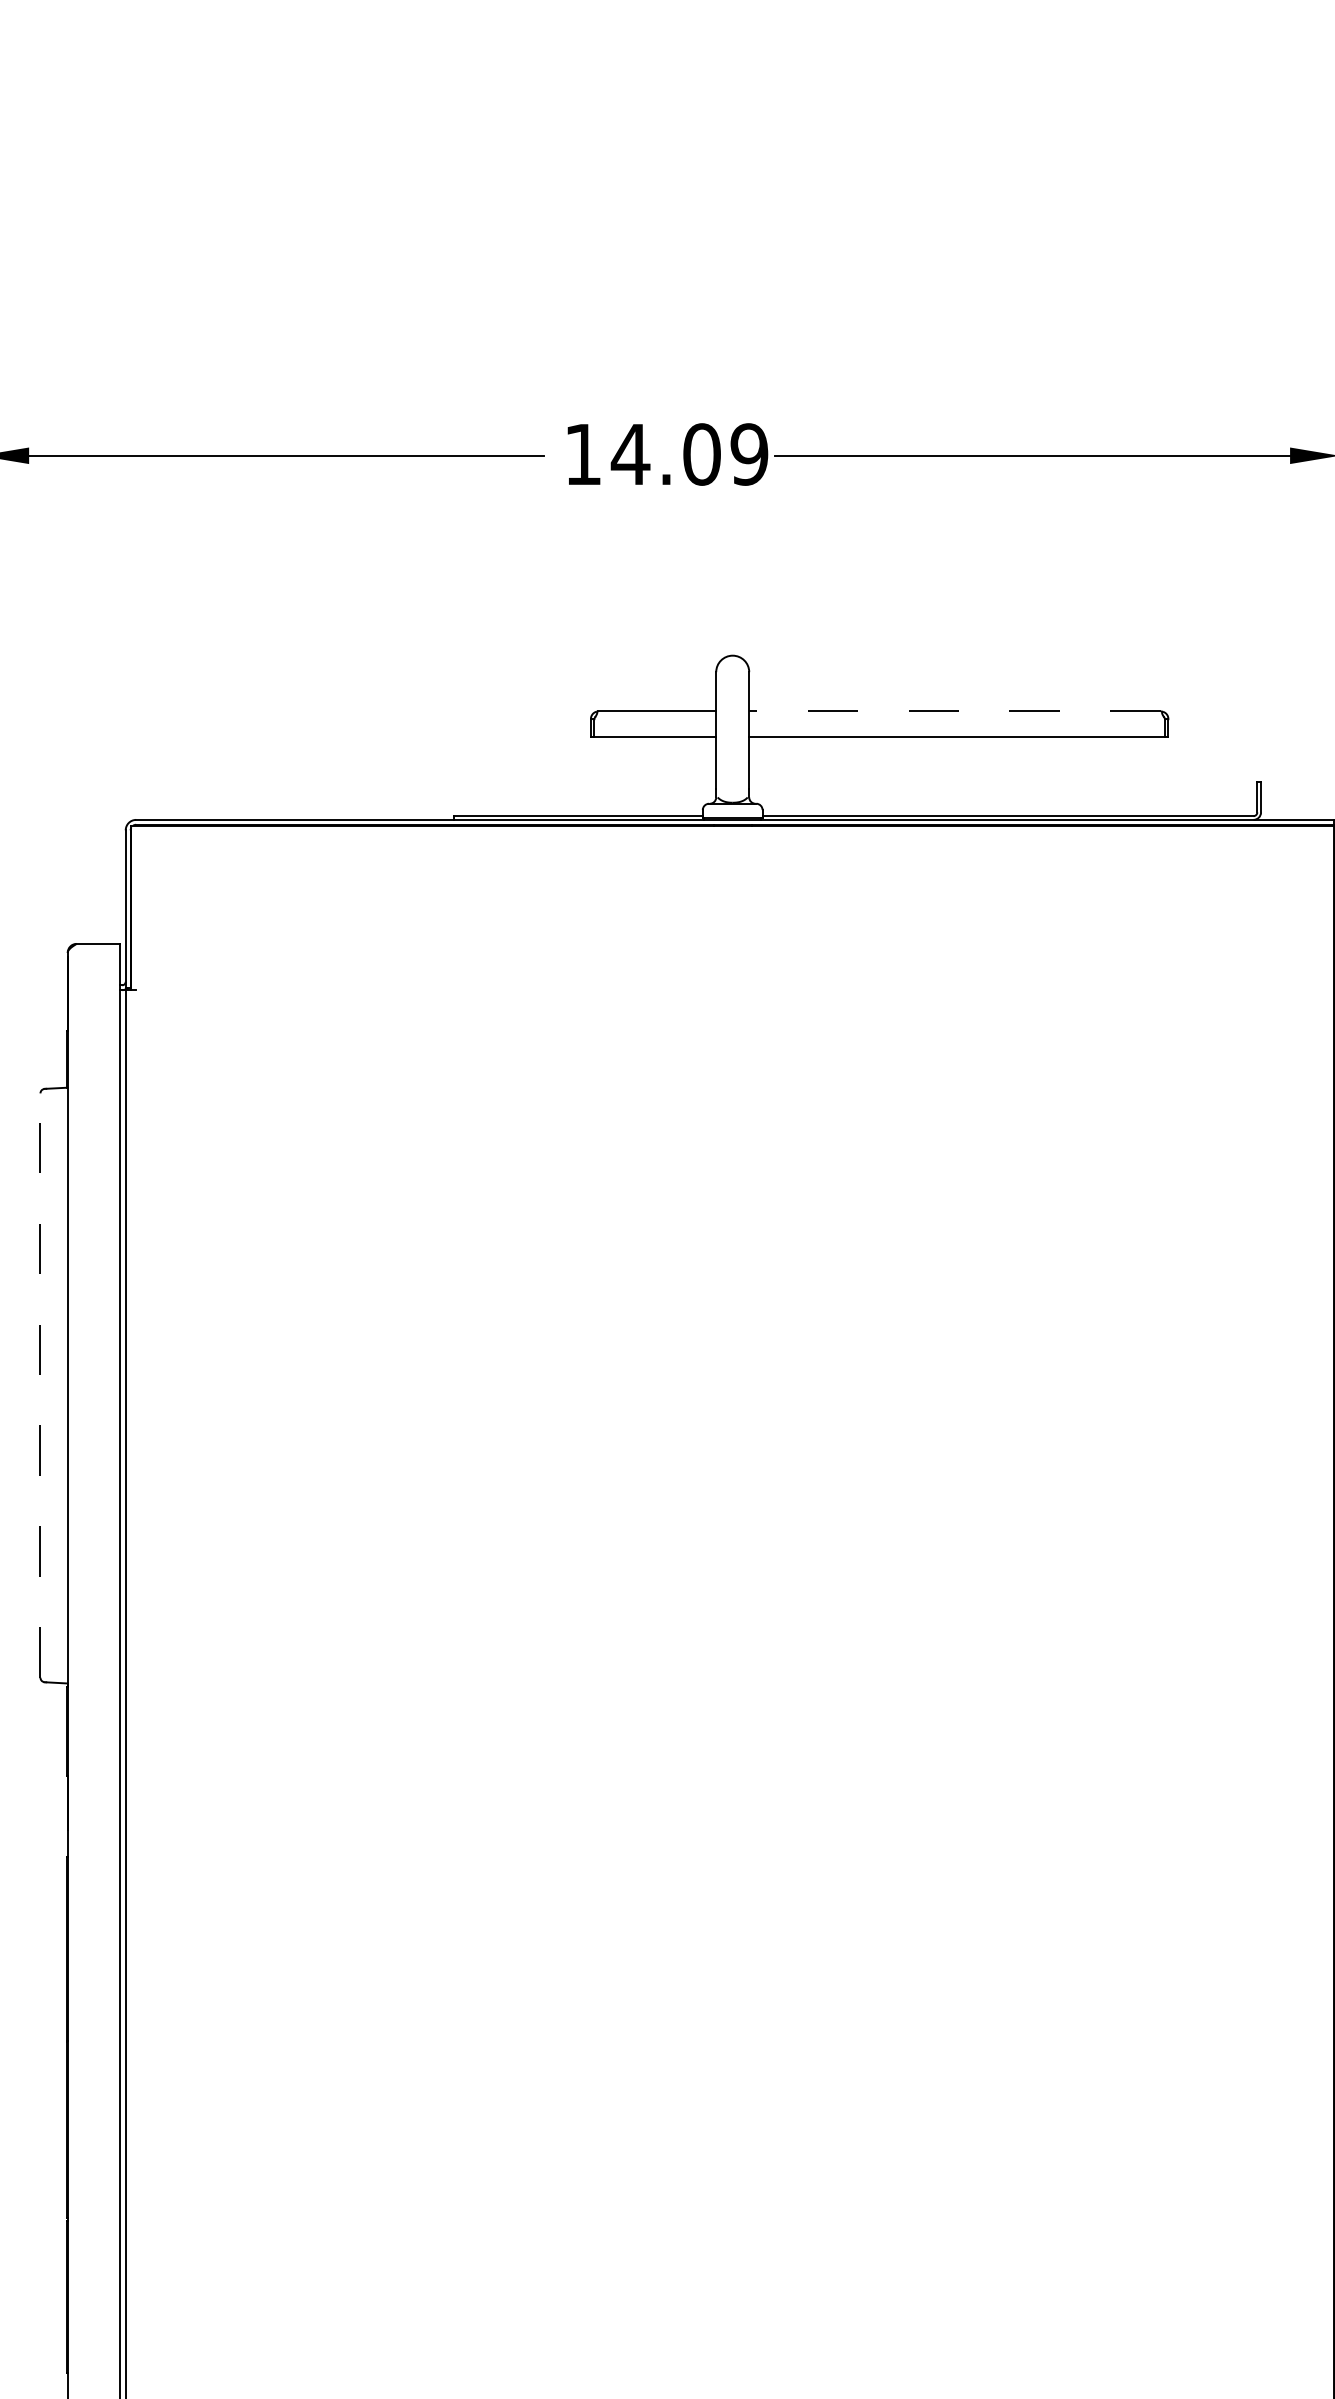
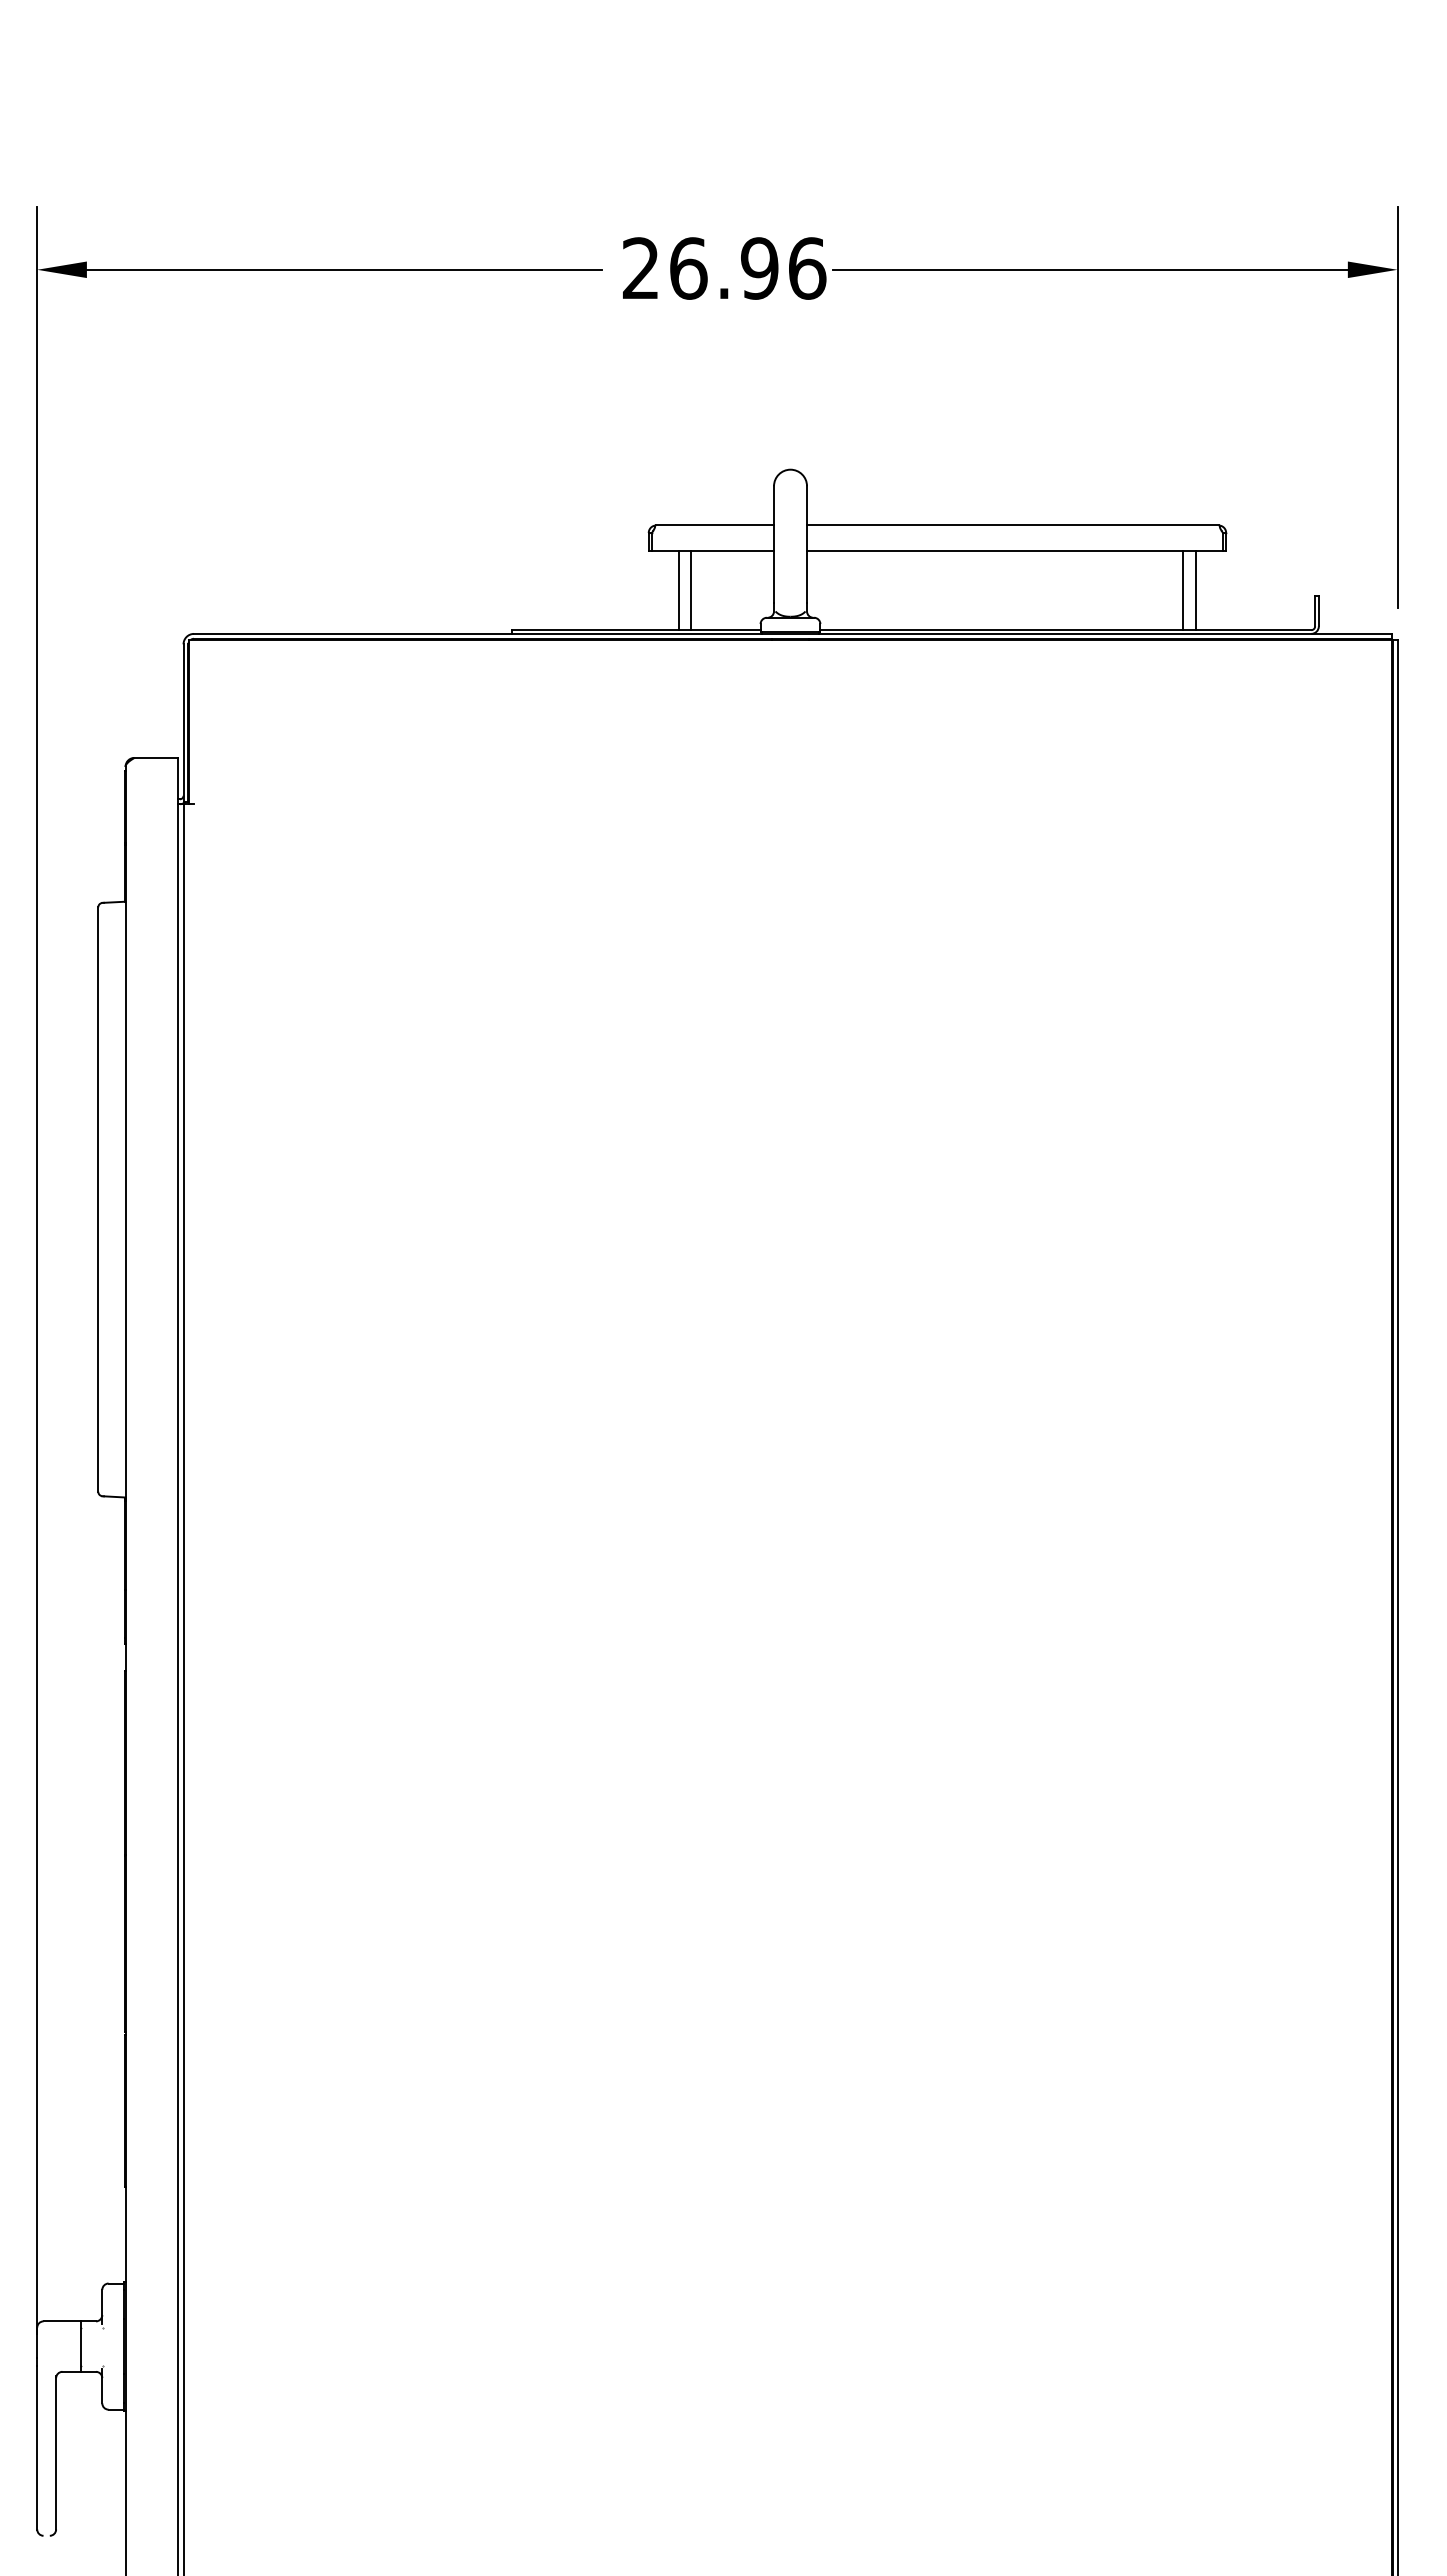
text: (666, 454) -> (724, 268), 14.09 -> 26.96
line: (954, 711) -> (1012, 525), dashed -> solid
line: (620, 776) -> (678, 590), added
line: (633, 776) -> (691, 590), added
line: (1125, 776) -> (1183, 590), added
line: (1138, 776) -> (1196, 590), added
line: (40, 1385) -> (98, 1199), dashed -> solid

